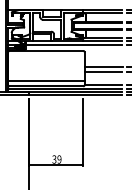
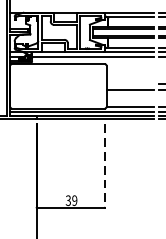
line: (103, 67) -> (130, 84), removed
line: (46, 80) -> (58, 101), removed
line: (83, 132) -> (105, 166), solid -> dashed

